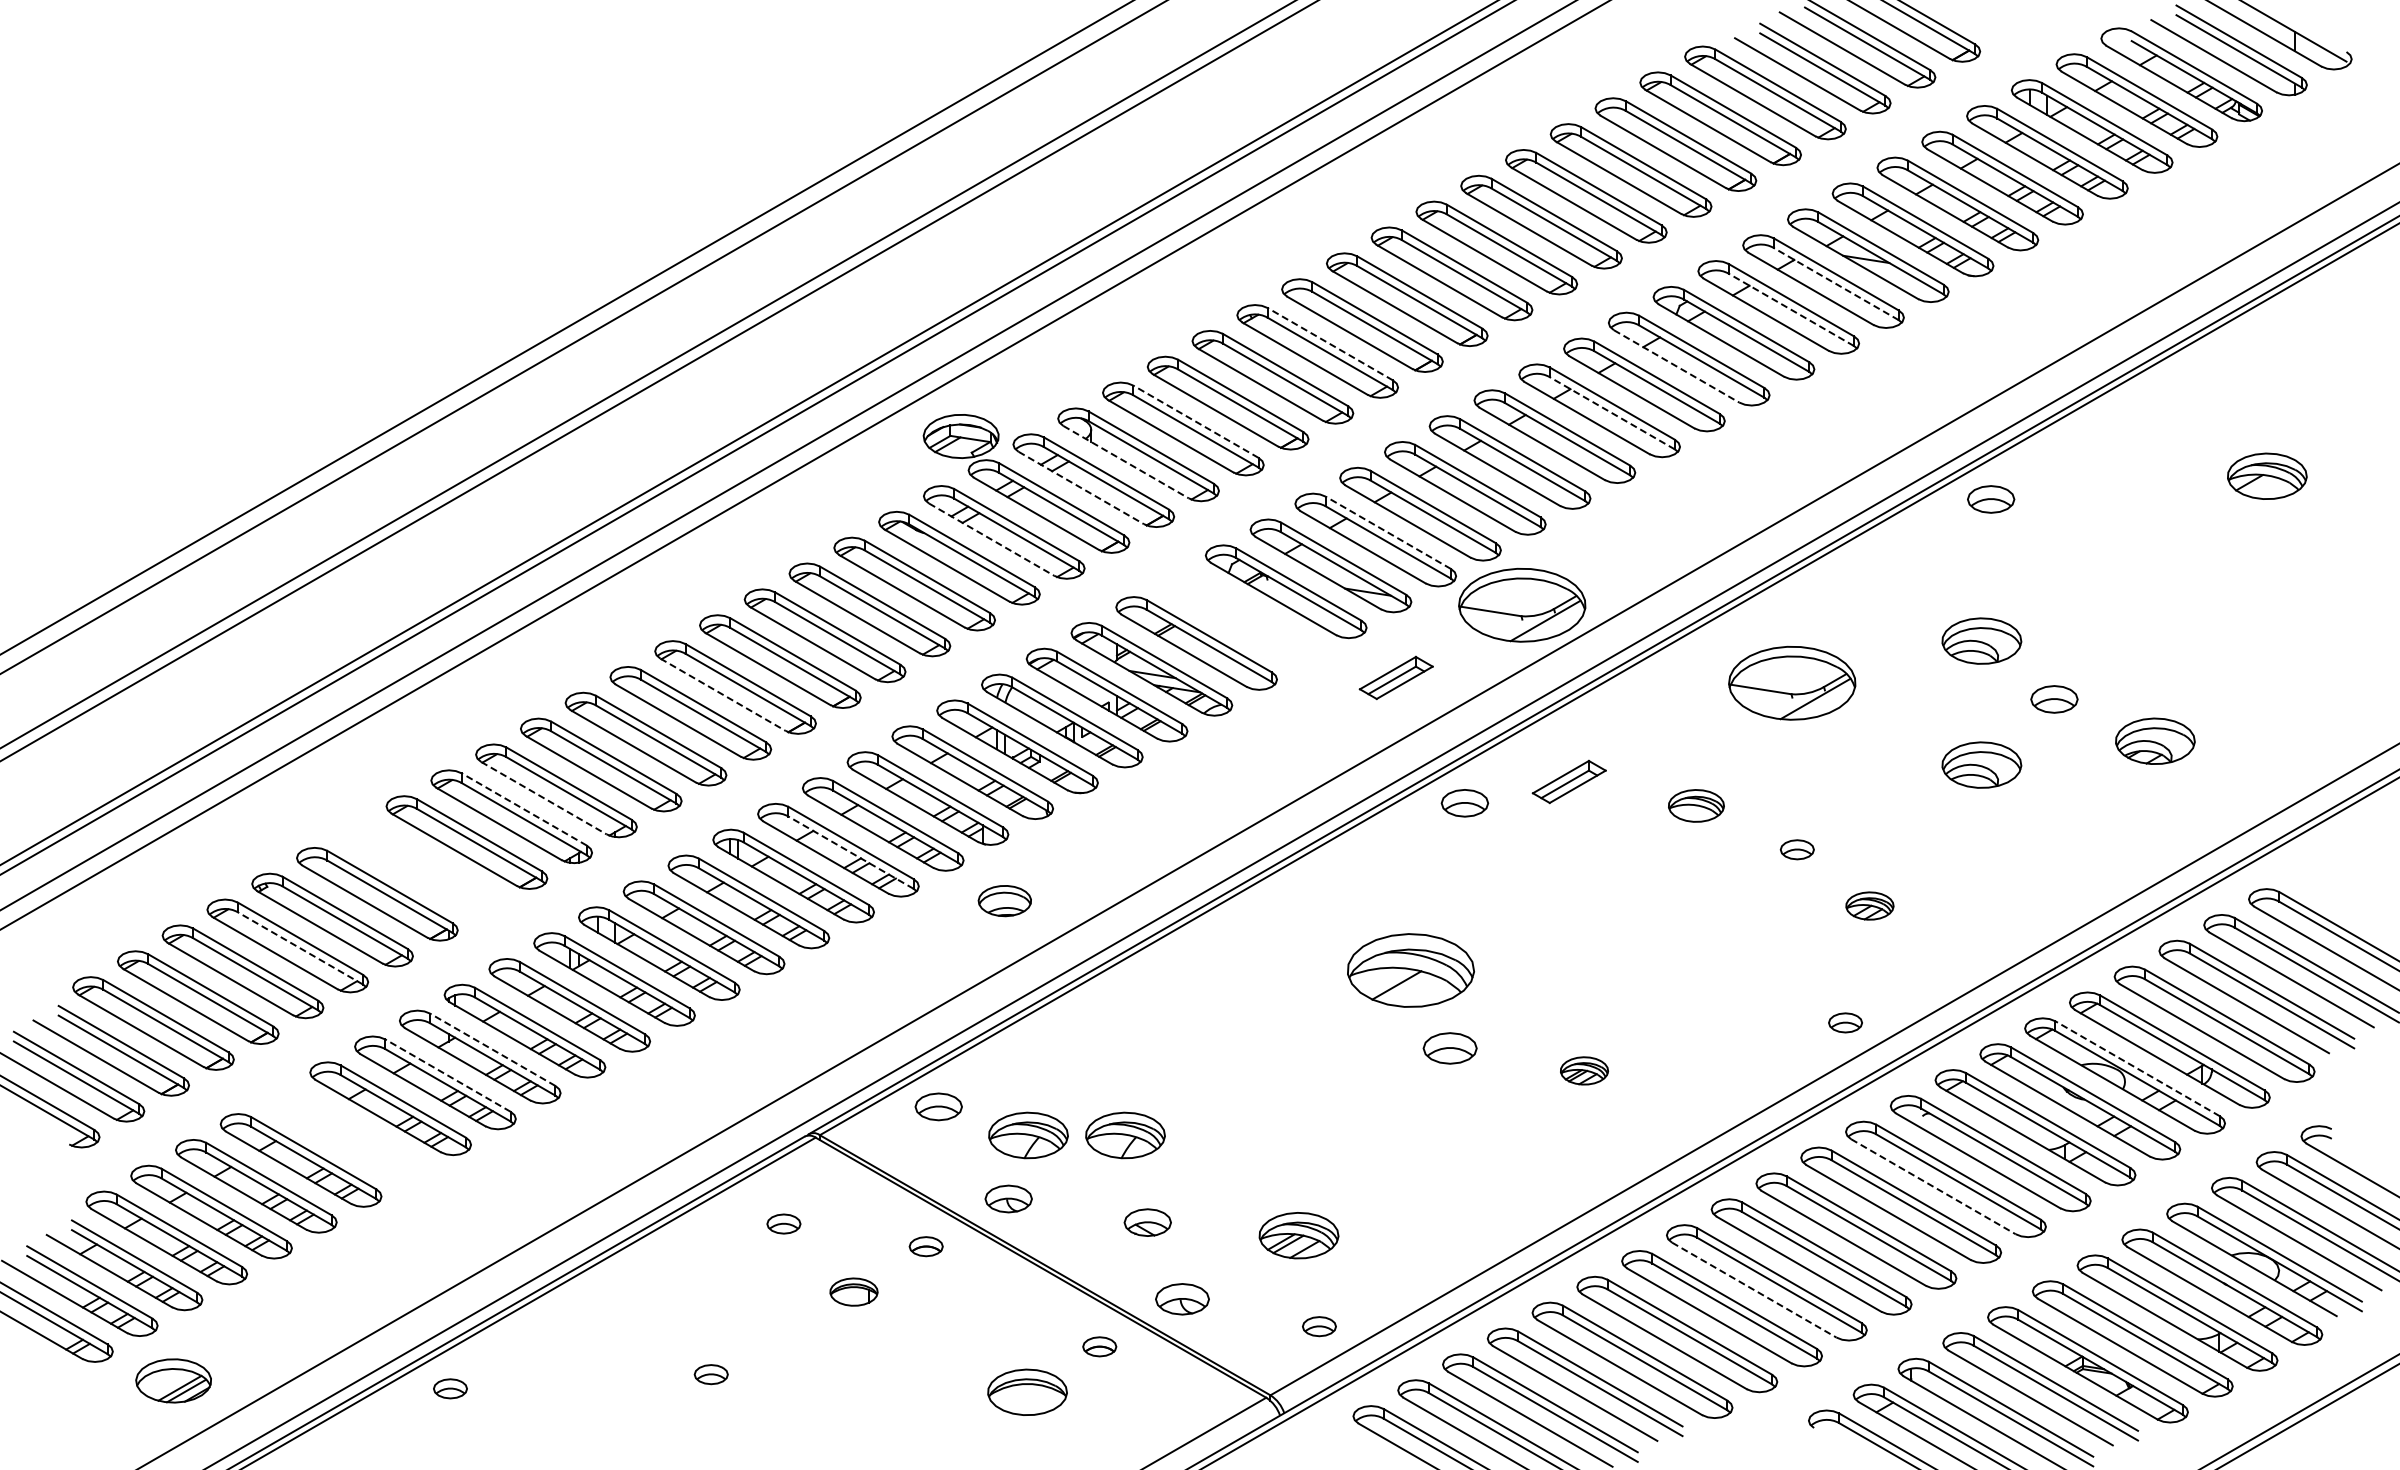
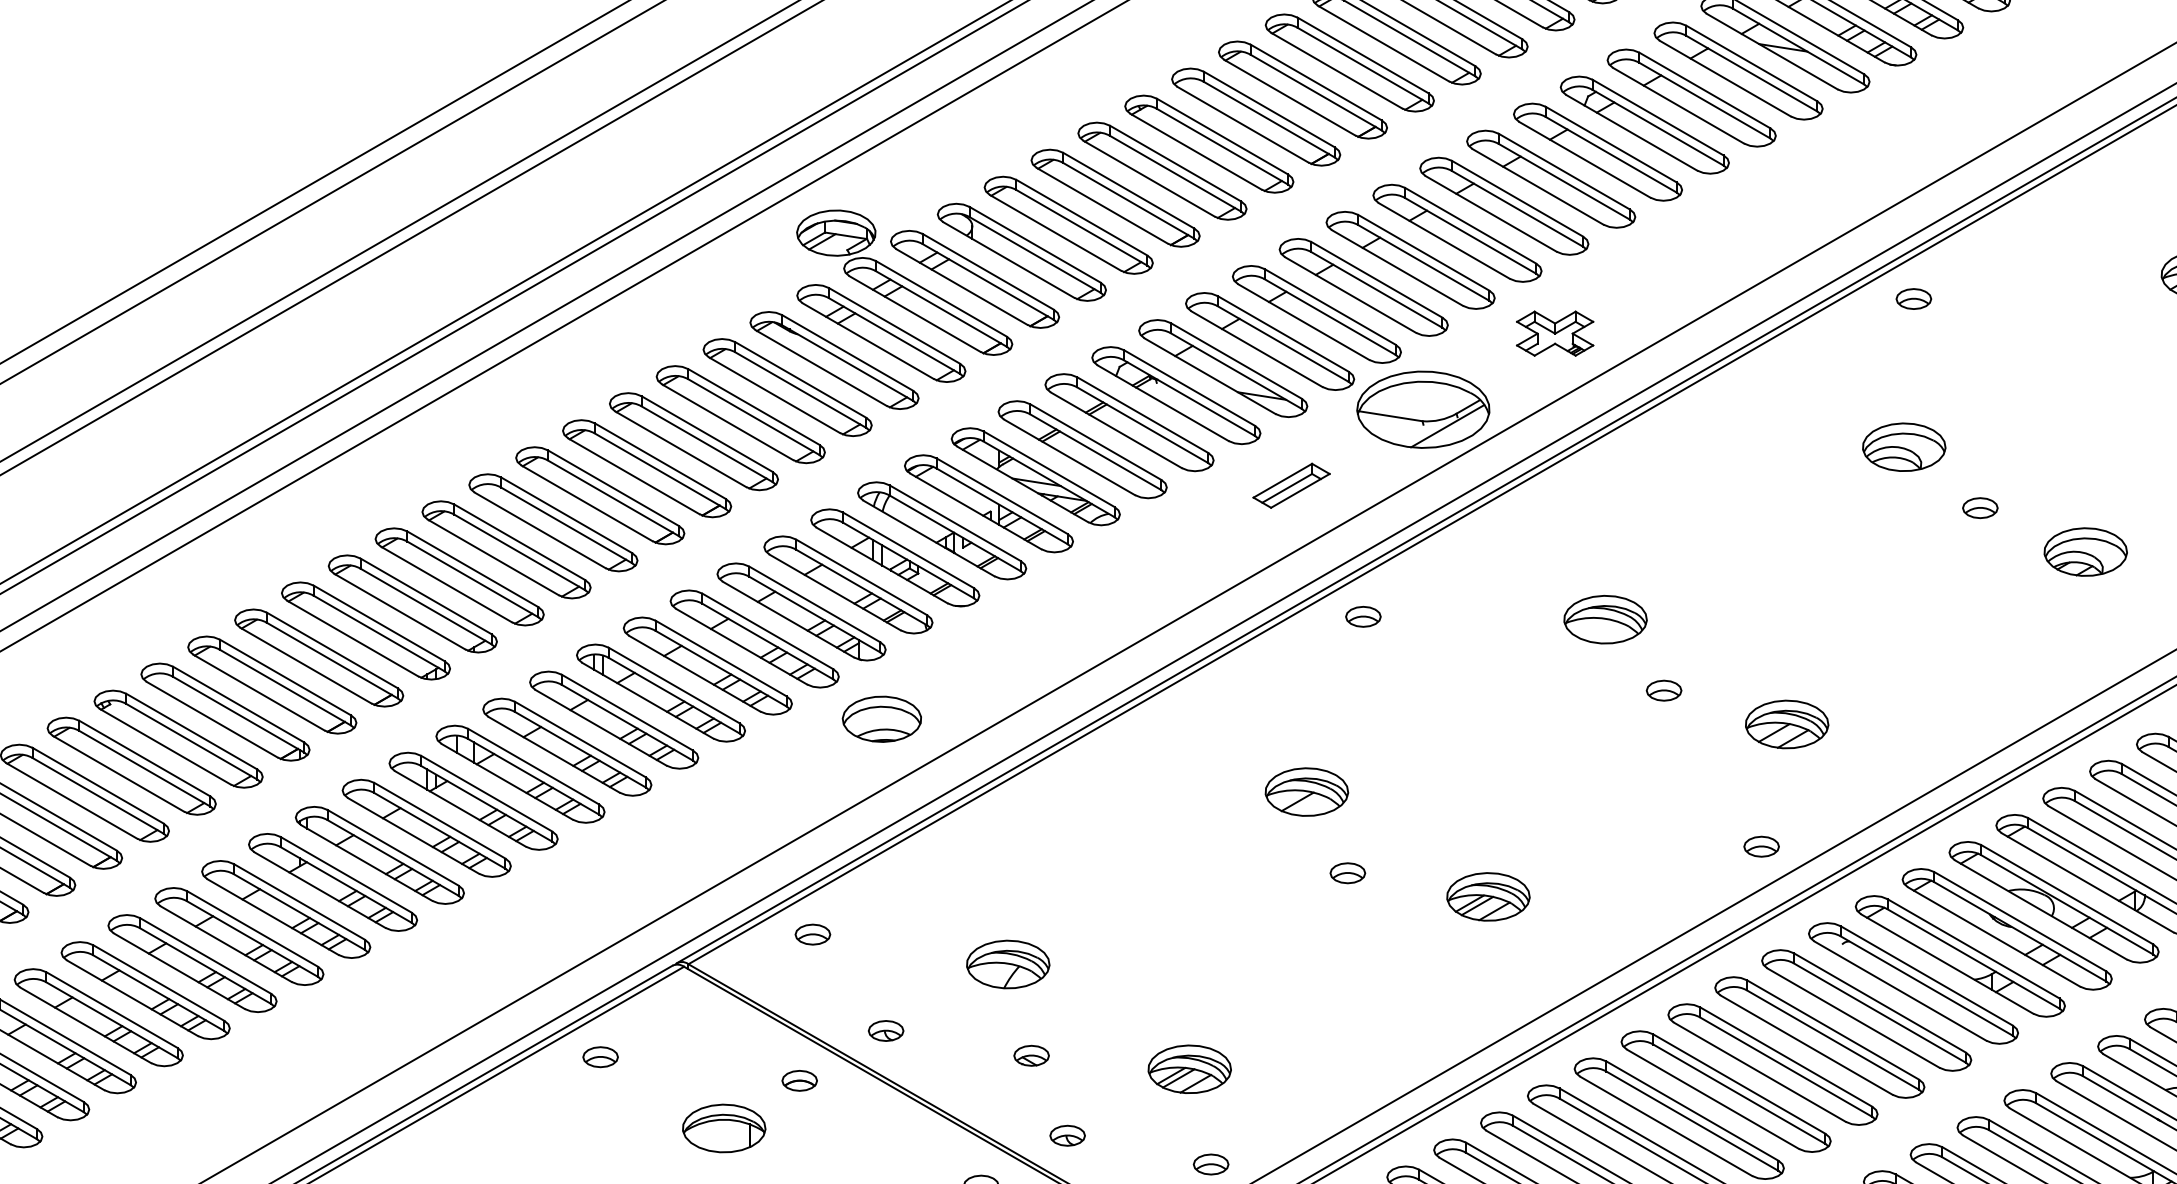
line: (1835, 283) -> (1751, 73), dashed -> solid
line: (1790, 309) -> (1704, 100), dashed -> solid
line: (1329, 343) -> (1221, 135), dashed -> solid
line: (1677, 366) -> (1585, 159), dashed -> solid
line: (1611, 413) -> (1516, 209), dashed -> solid
line: (1195, 421) -> (1081, 217), dashed -> solid
line: (1126, 462) -> (1009, 260), dashed -> solid
line: (1081, 488) -> (962, 287), dashed -> solid
part: (1990, 499) -> (1913, 299), size x0.71
line: (1387, 532) -> (1282, 333), dashed -> solid
part: (1647, 532) -> (1554, 333), added
line: (992, 539) -> (869, 340), dashed -> solid
part: (1241, 617) -> (1129, 422), added
part: (1792, 682) -> (1706, 490), removed
line: (723, 695) -> (587, 504), dashed -> solid
part: (2054, 698) -> (1980, 507), size x0.71
part: (1981, 764) -> (1903, 576), removed
part: (1568, 781) -> (1471, 594), removed
line: (544, 798) -> (400, 611), dashed -> solid
part: (1464, 802) -> (1362, 616), size x0.71
part: (1696, 805) -> (1605, 619), size x1.43
line: (523, 809) -> (378, 623), dashed -> solid
part: (1796, 849) -> (1663, 690), moved
line: (850, 852) -> (720, 668), dashed -> solid
part: (421, 868) -> (271, 685), added
part: (1004, 900) -> (881, 718), size x1.43
part: (1869, 905) -> (1786, 723), size x1.67
line: (299, 948) -> (143, 768), dashed -> solid
part: (1410, 970) -> (1306, 791), size x0.62
part: (1449, 1047) -> (1347, 872), size x0.62
line: (492, 1049) -> (345, 874), dashed -> solid
line: (2137, 1068) -> (2067, 894), dashed -> solid
part: (1584, 1070) -> (1488, 896), size x1.67
line: (447, 1075) -> (298, 901), dashed -> solid
part: (938, 1106) -> (812, 934), size x0.71
part: (345, 1134) -> (192, 963), added
part: (1028, 1135) -> (906, 964), removed
line: (1933, 1186) -> (1853, 1017), dashed -> solid
part: (1008, 1198) -> (885, 1030), size x0.71
part: (1147, 1222) -> (1031, 1055), size x0.71
part: (783, 1223) -> (600, 1056), moved
line: (1754, 1290) -> (1666, 1126), dashed -> solid
part: (853, 1291) -> (723, 1127), size x1.67
part: (1181, 1298) -> (1066, 1135), size x0.62

